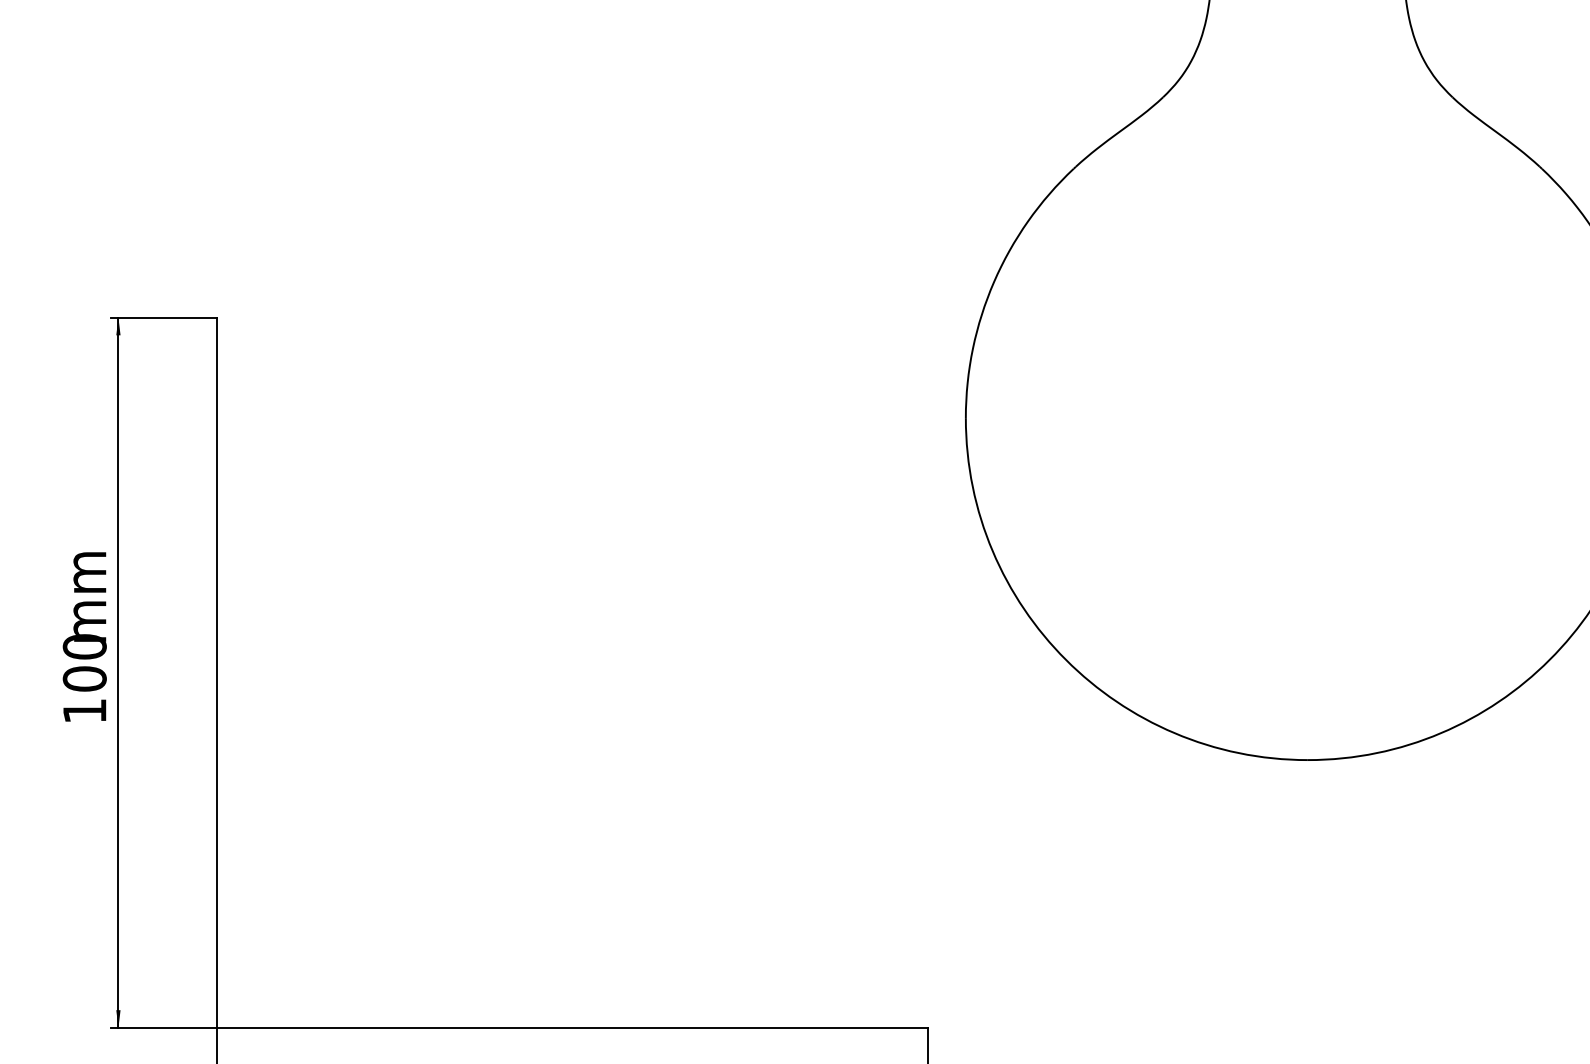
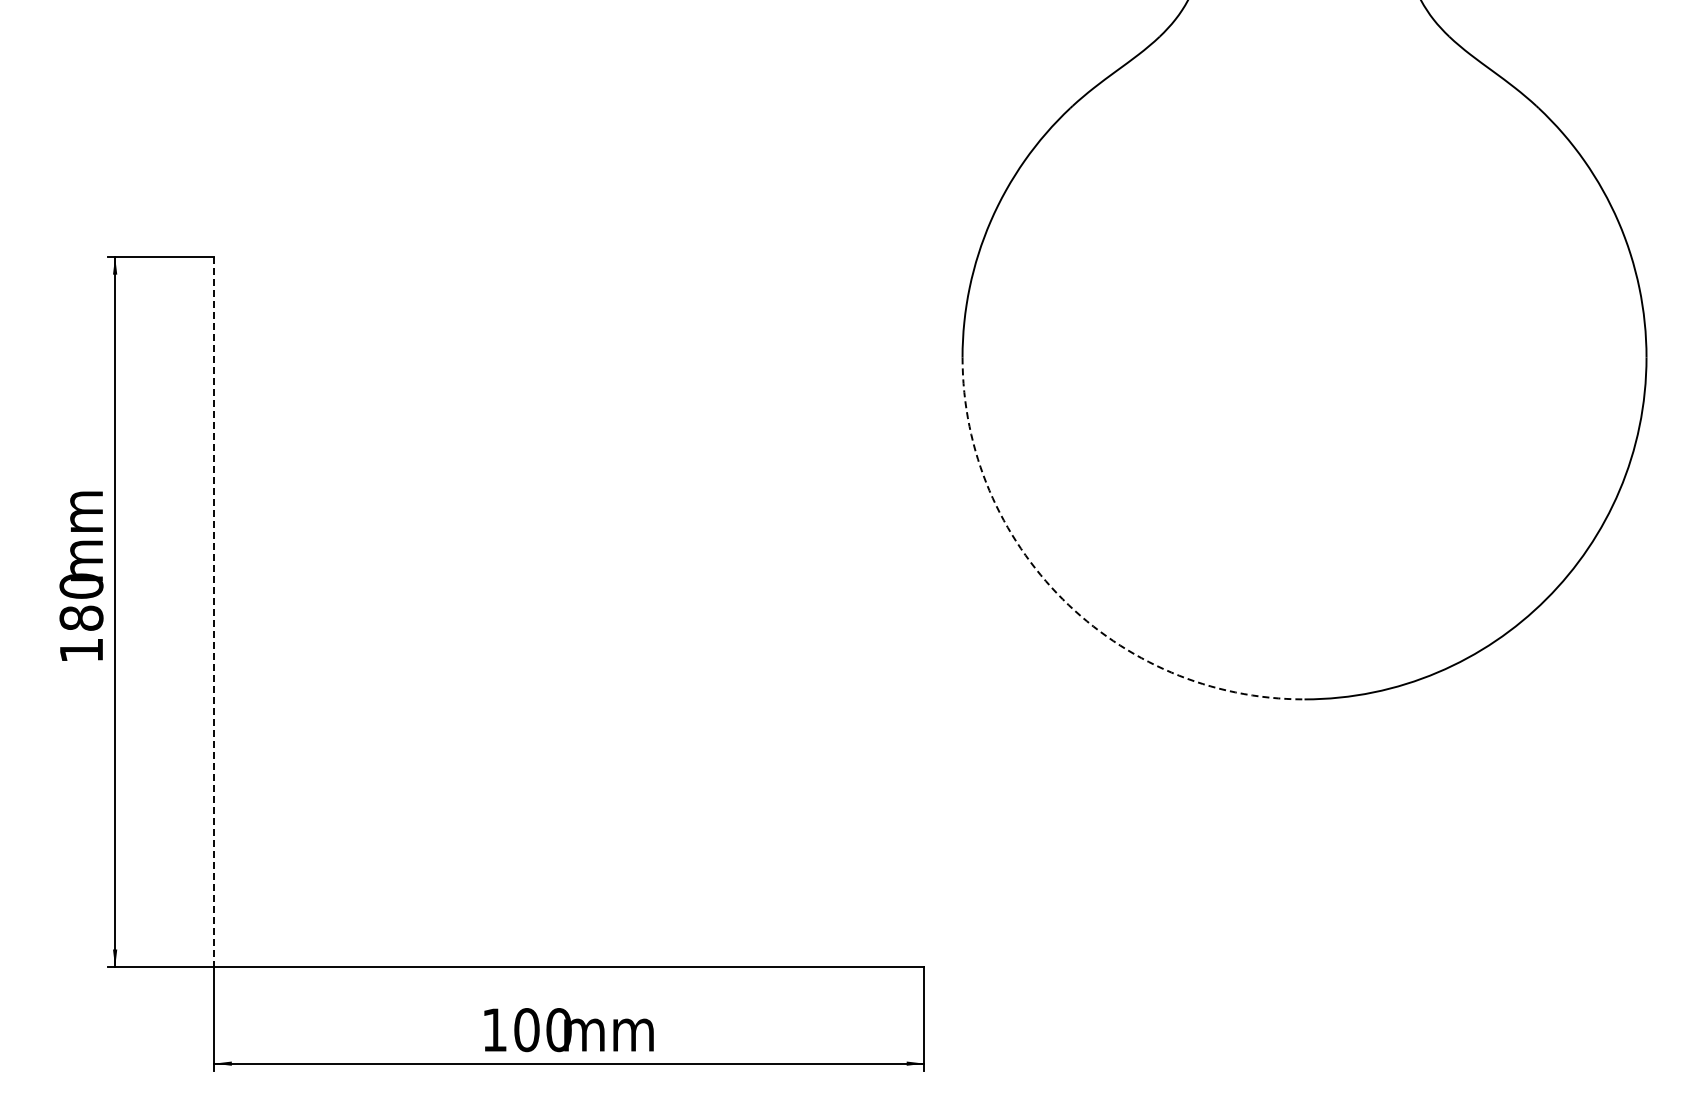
arc: (1065, 660) -> (1062, 599), solid -> dashed
line: (217, 673) -> (214, 612), solid -> dashed
text: (84, 678) -> (81, 617), 100 -> 180

